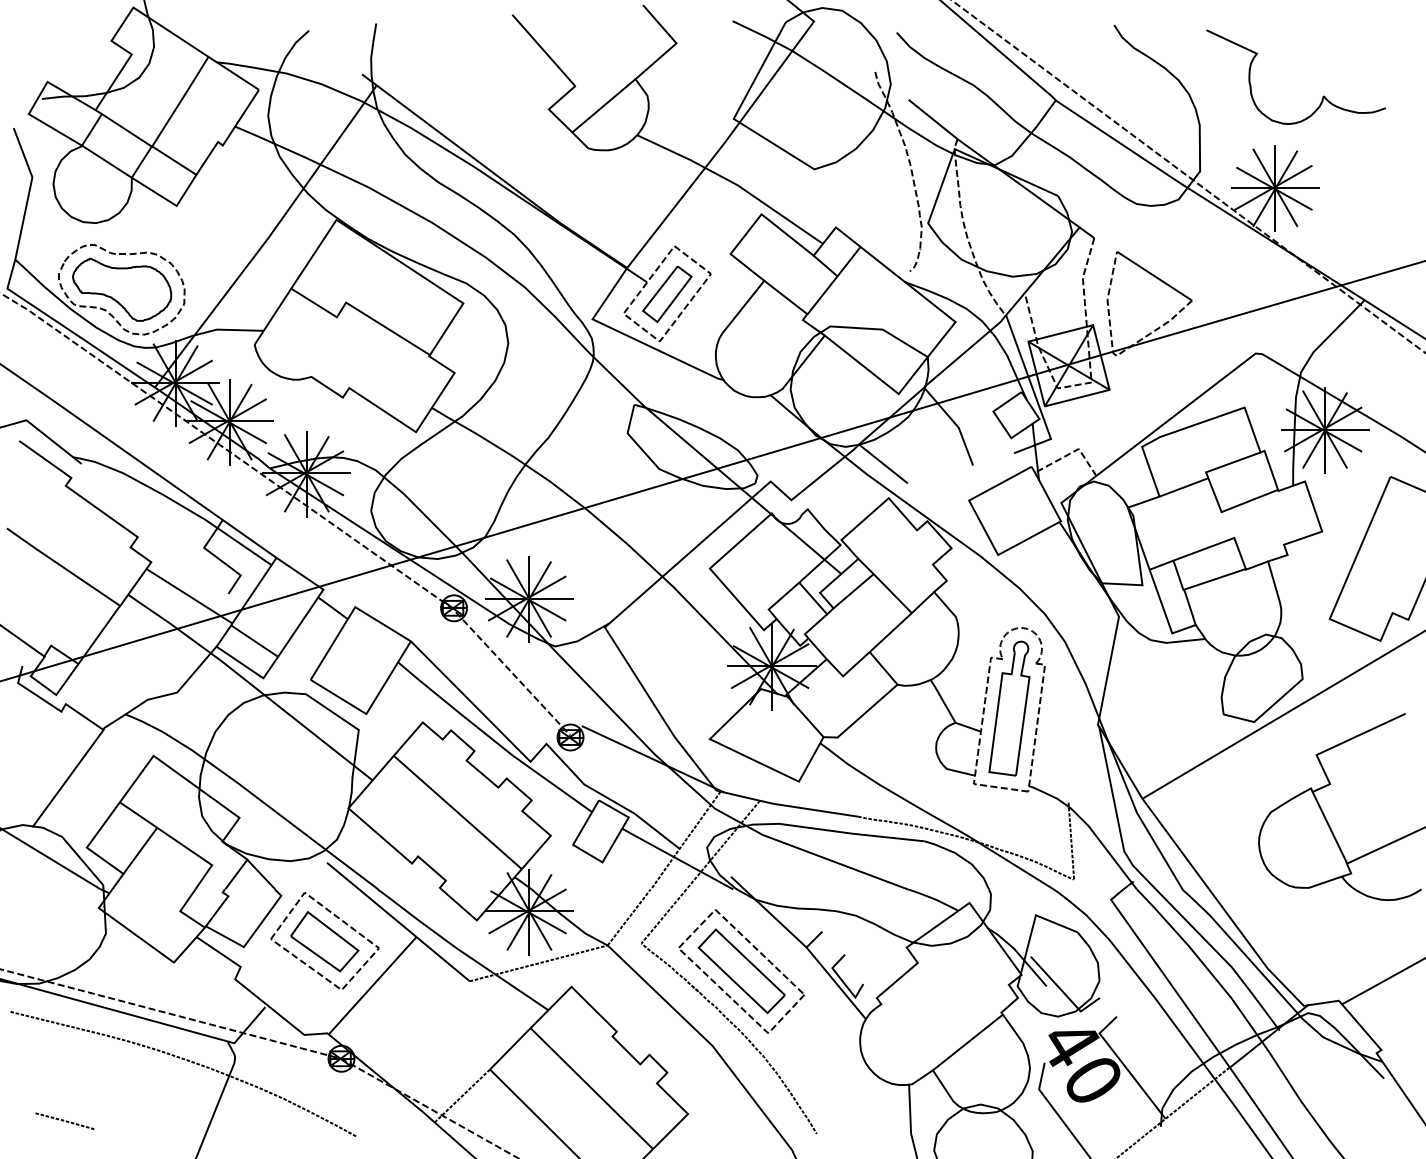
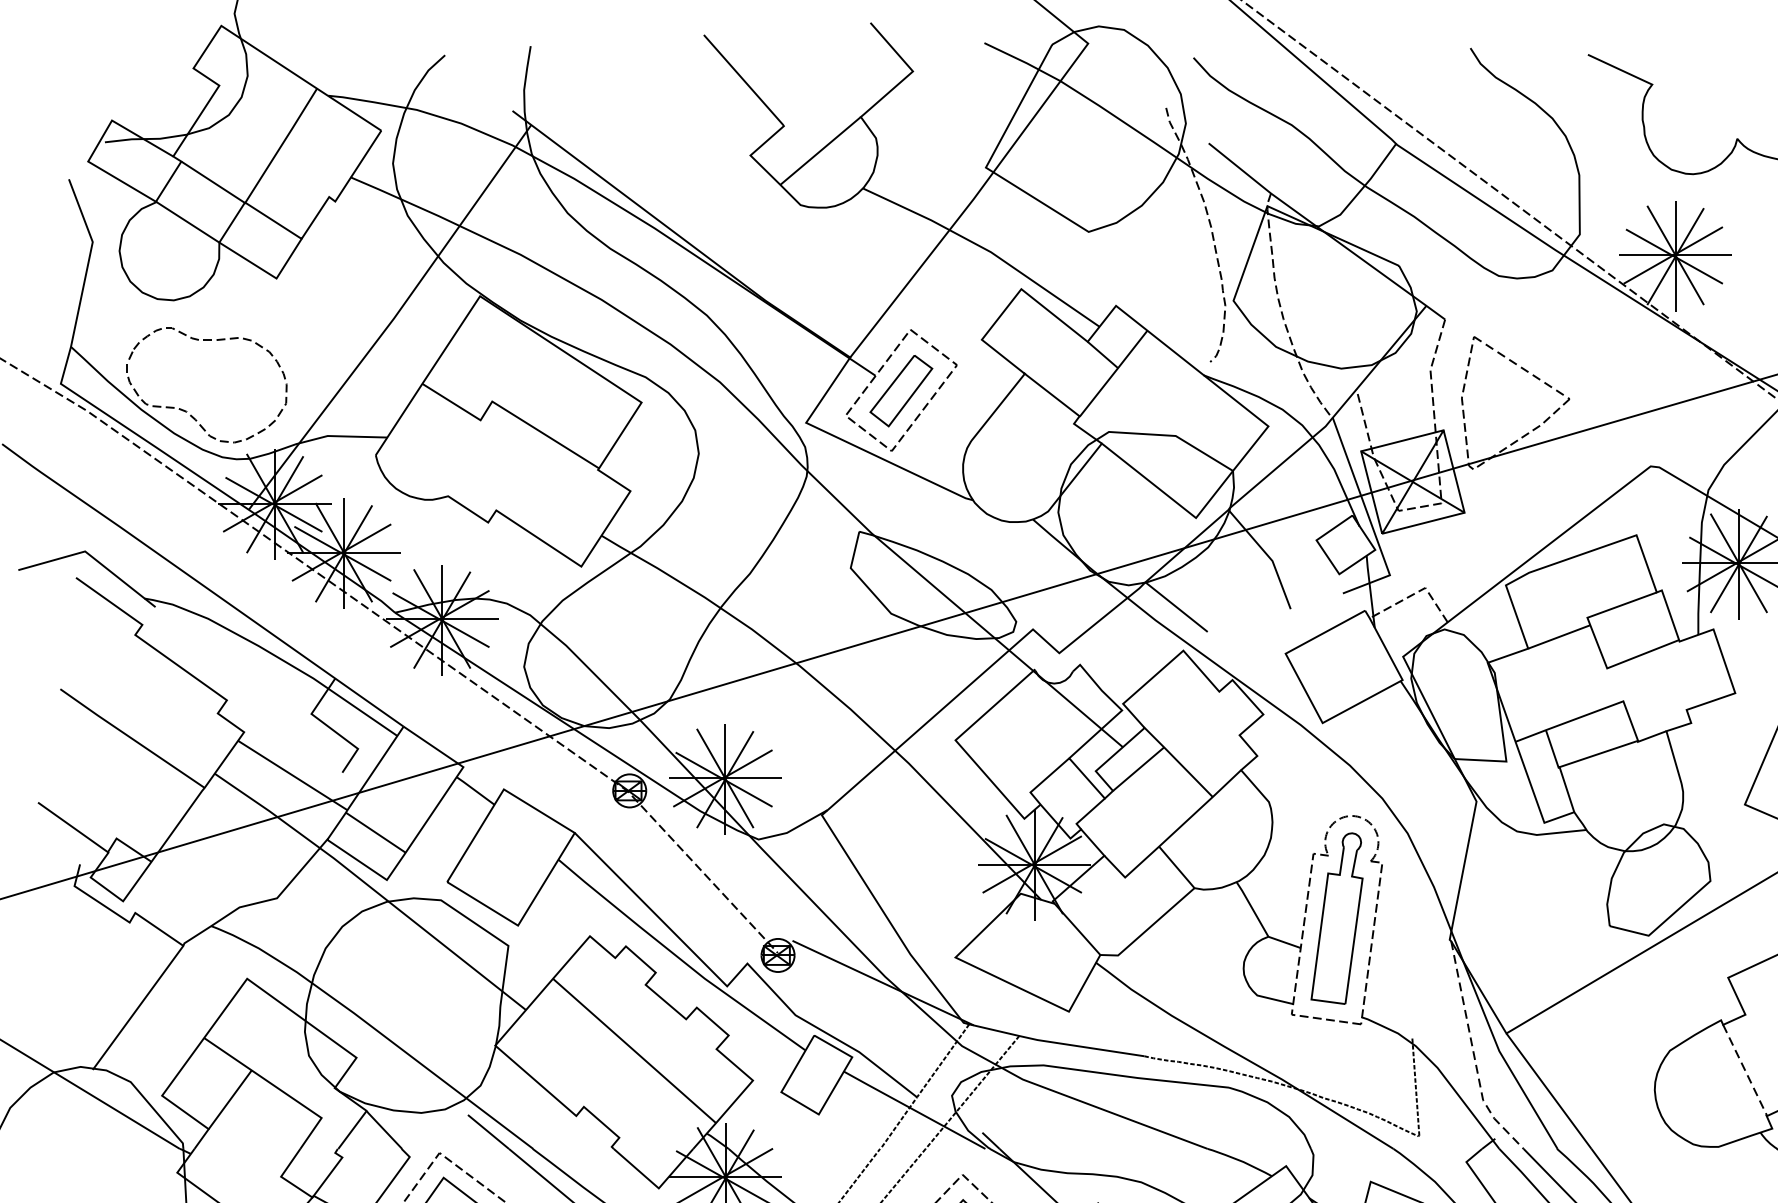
line: (1154, 276) -> (1521, 368), solid -> dashed
curve: (114, 298) -> (197, 396), removed
line: (1116, 815) -> (1473, 1054), solid -> dashed
line: (1329, 827) -> (1744, 1070), solid -> dashed

